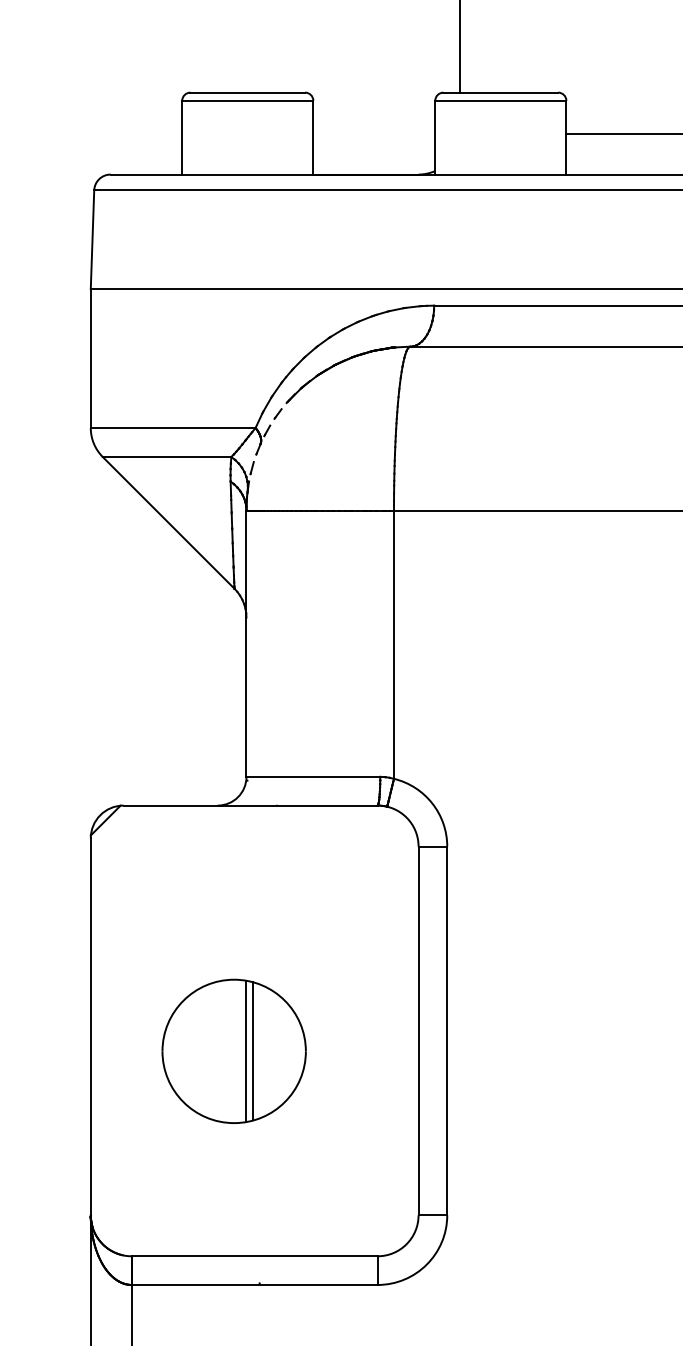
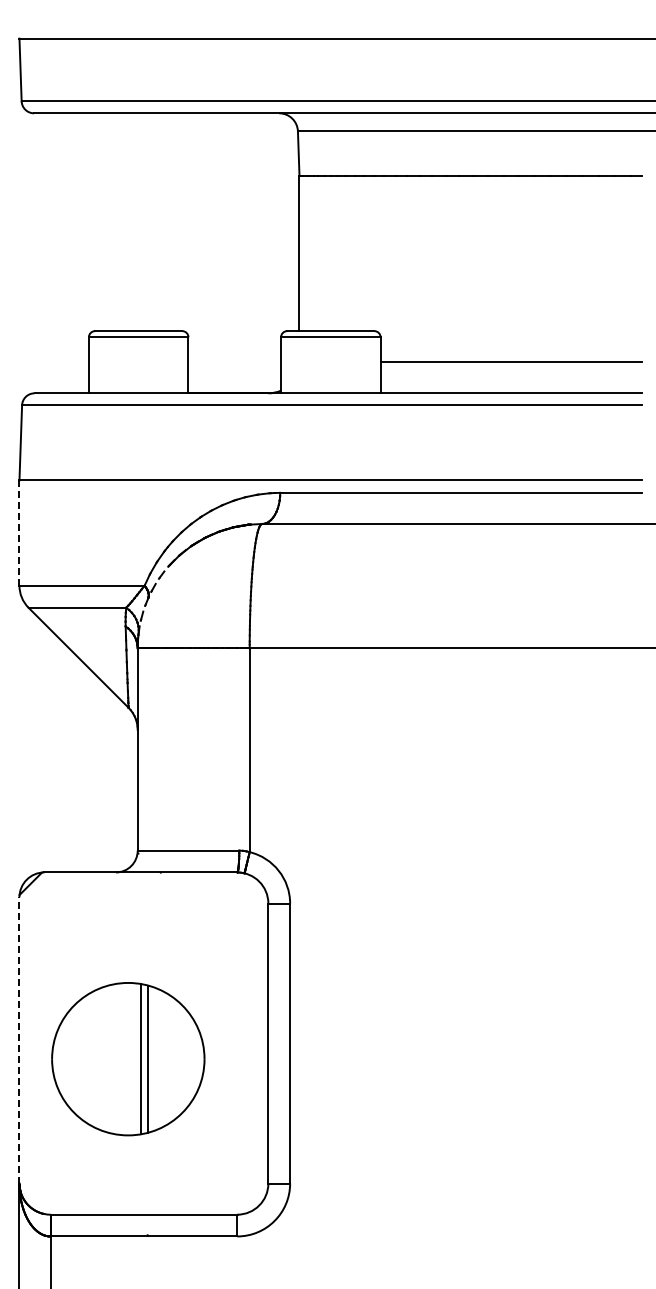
line: (90, 359) -> (19, 533), solid -> dashed
line: (90, 1025) -> (19, 1039), solid -> dashed
part: (234, 1050) -> (128, 1058), size x1.4

